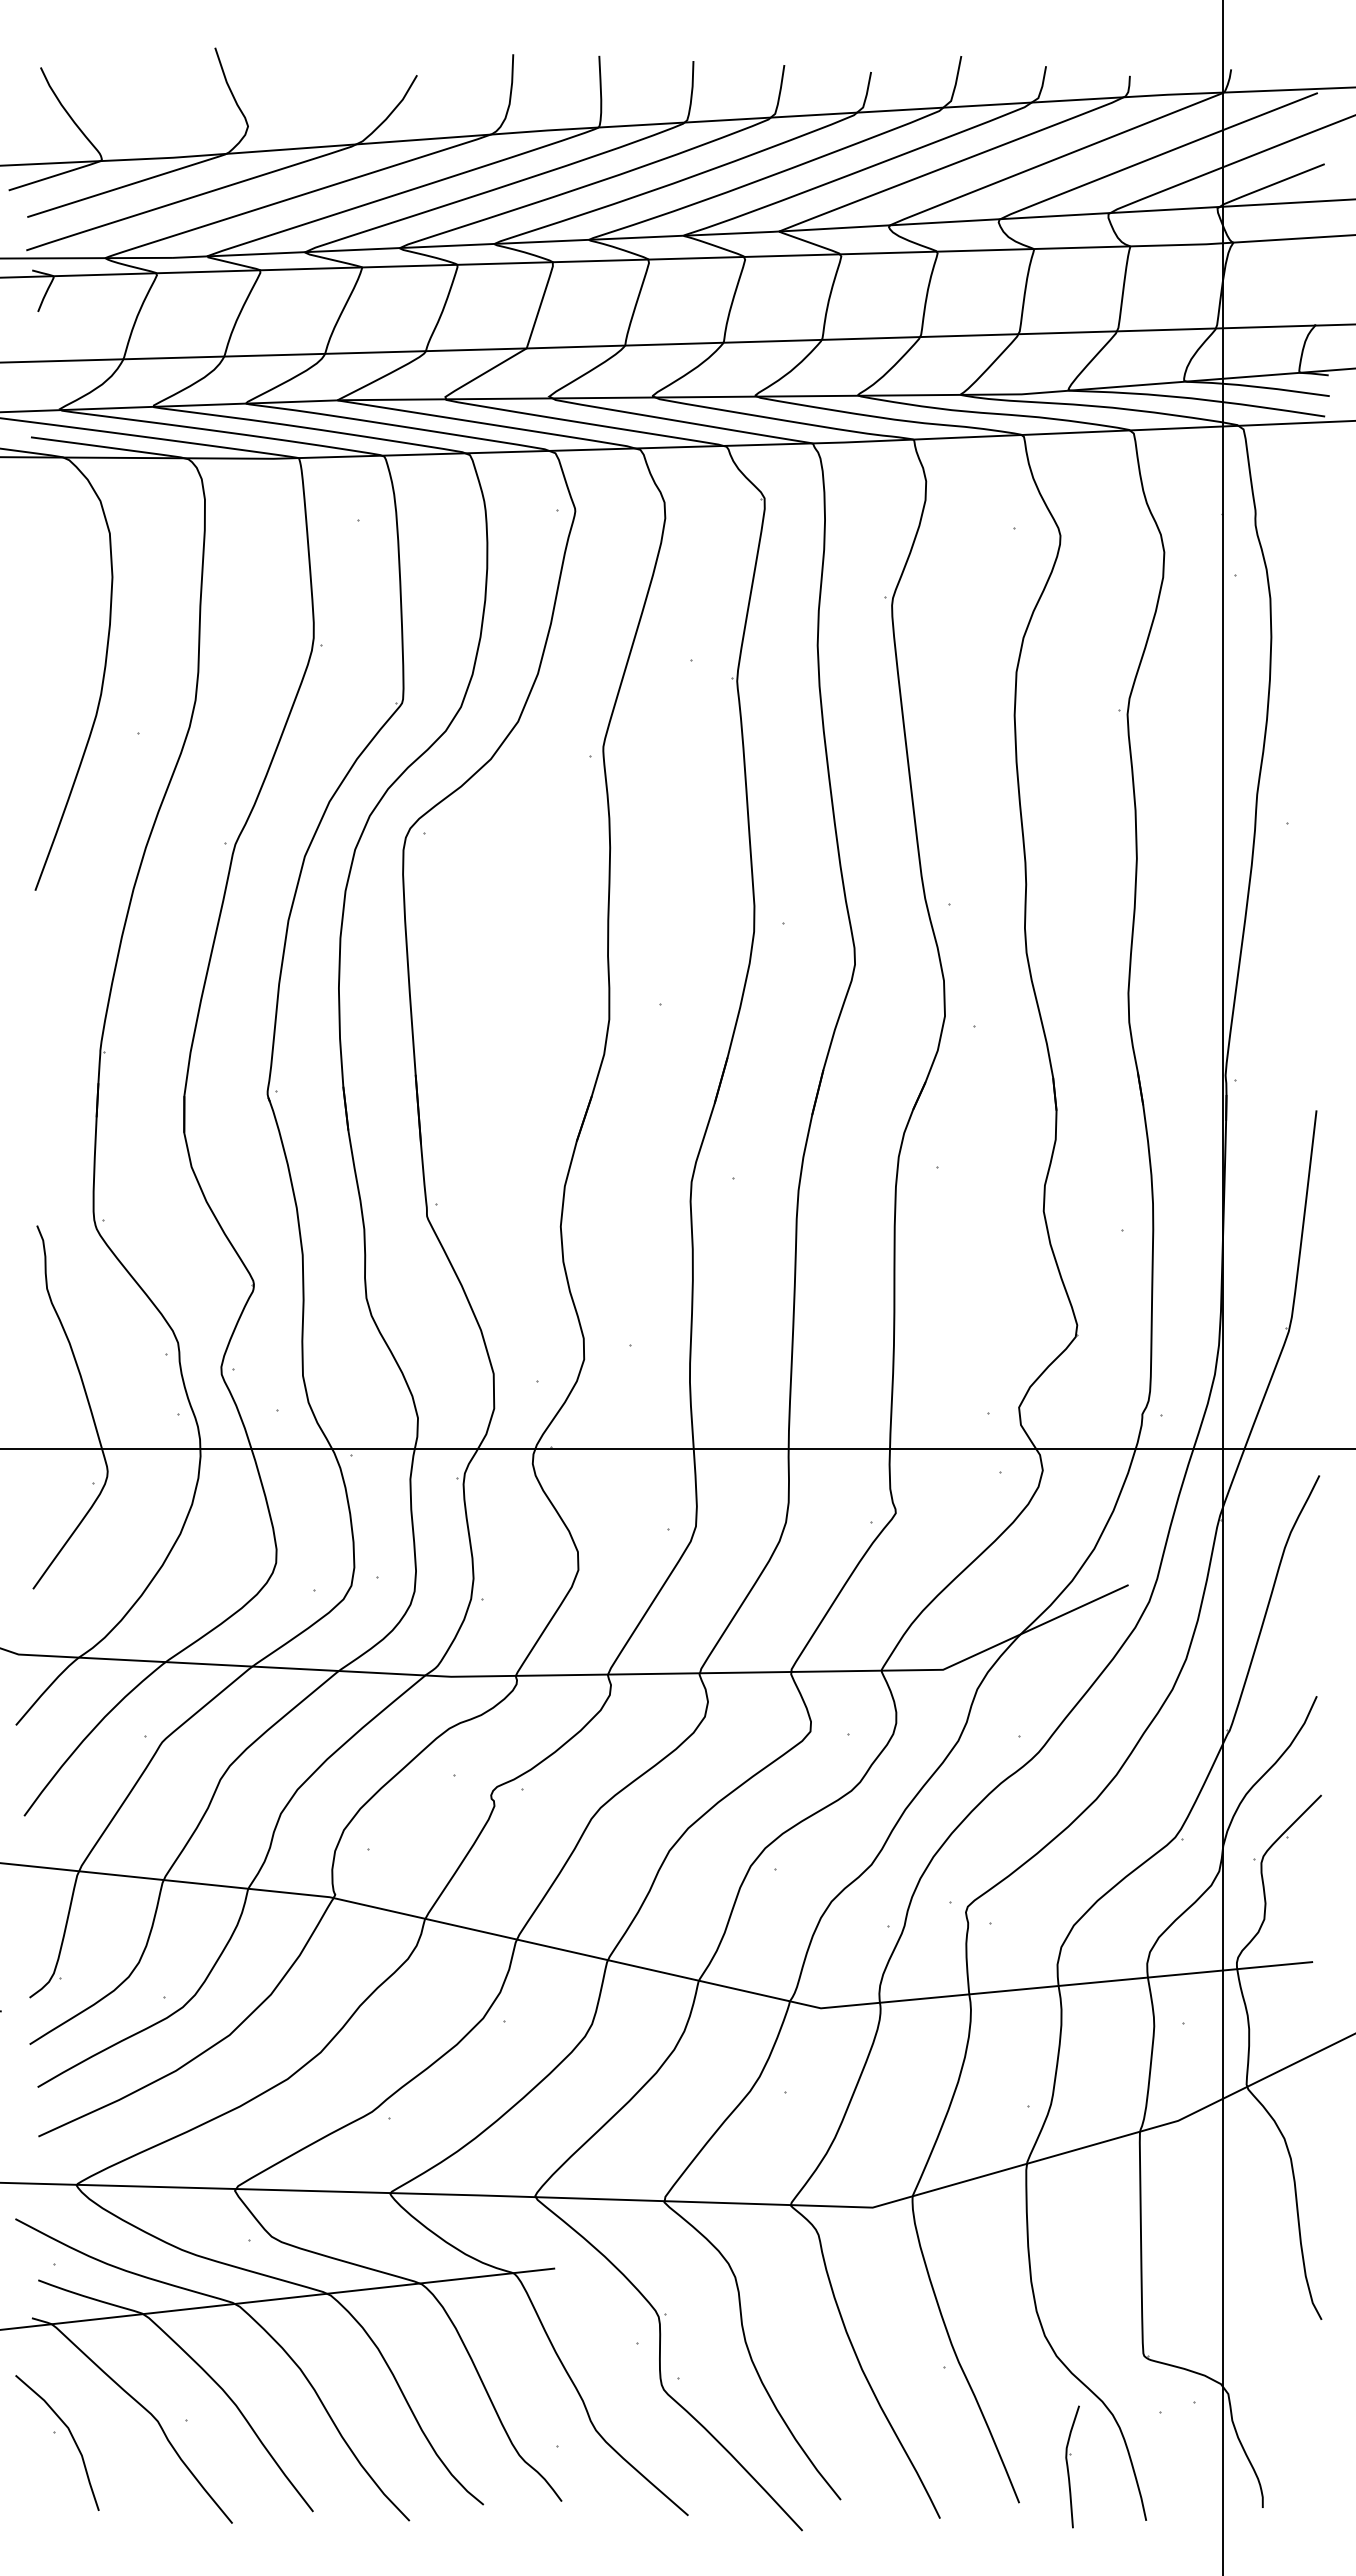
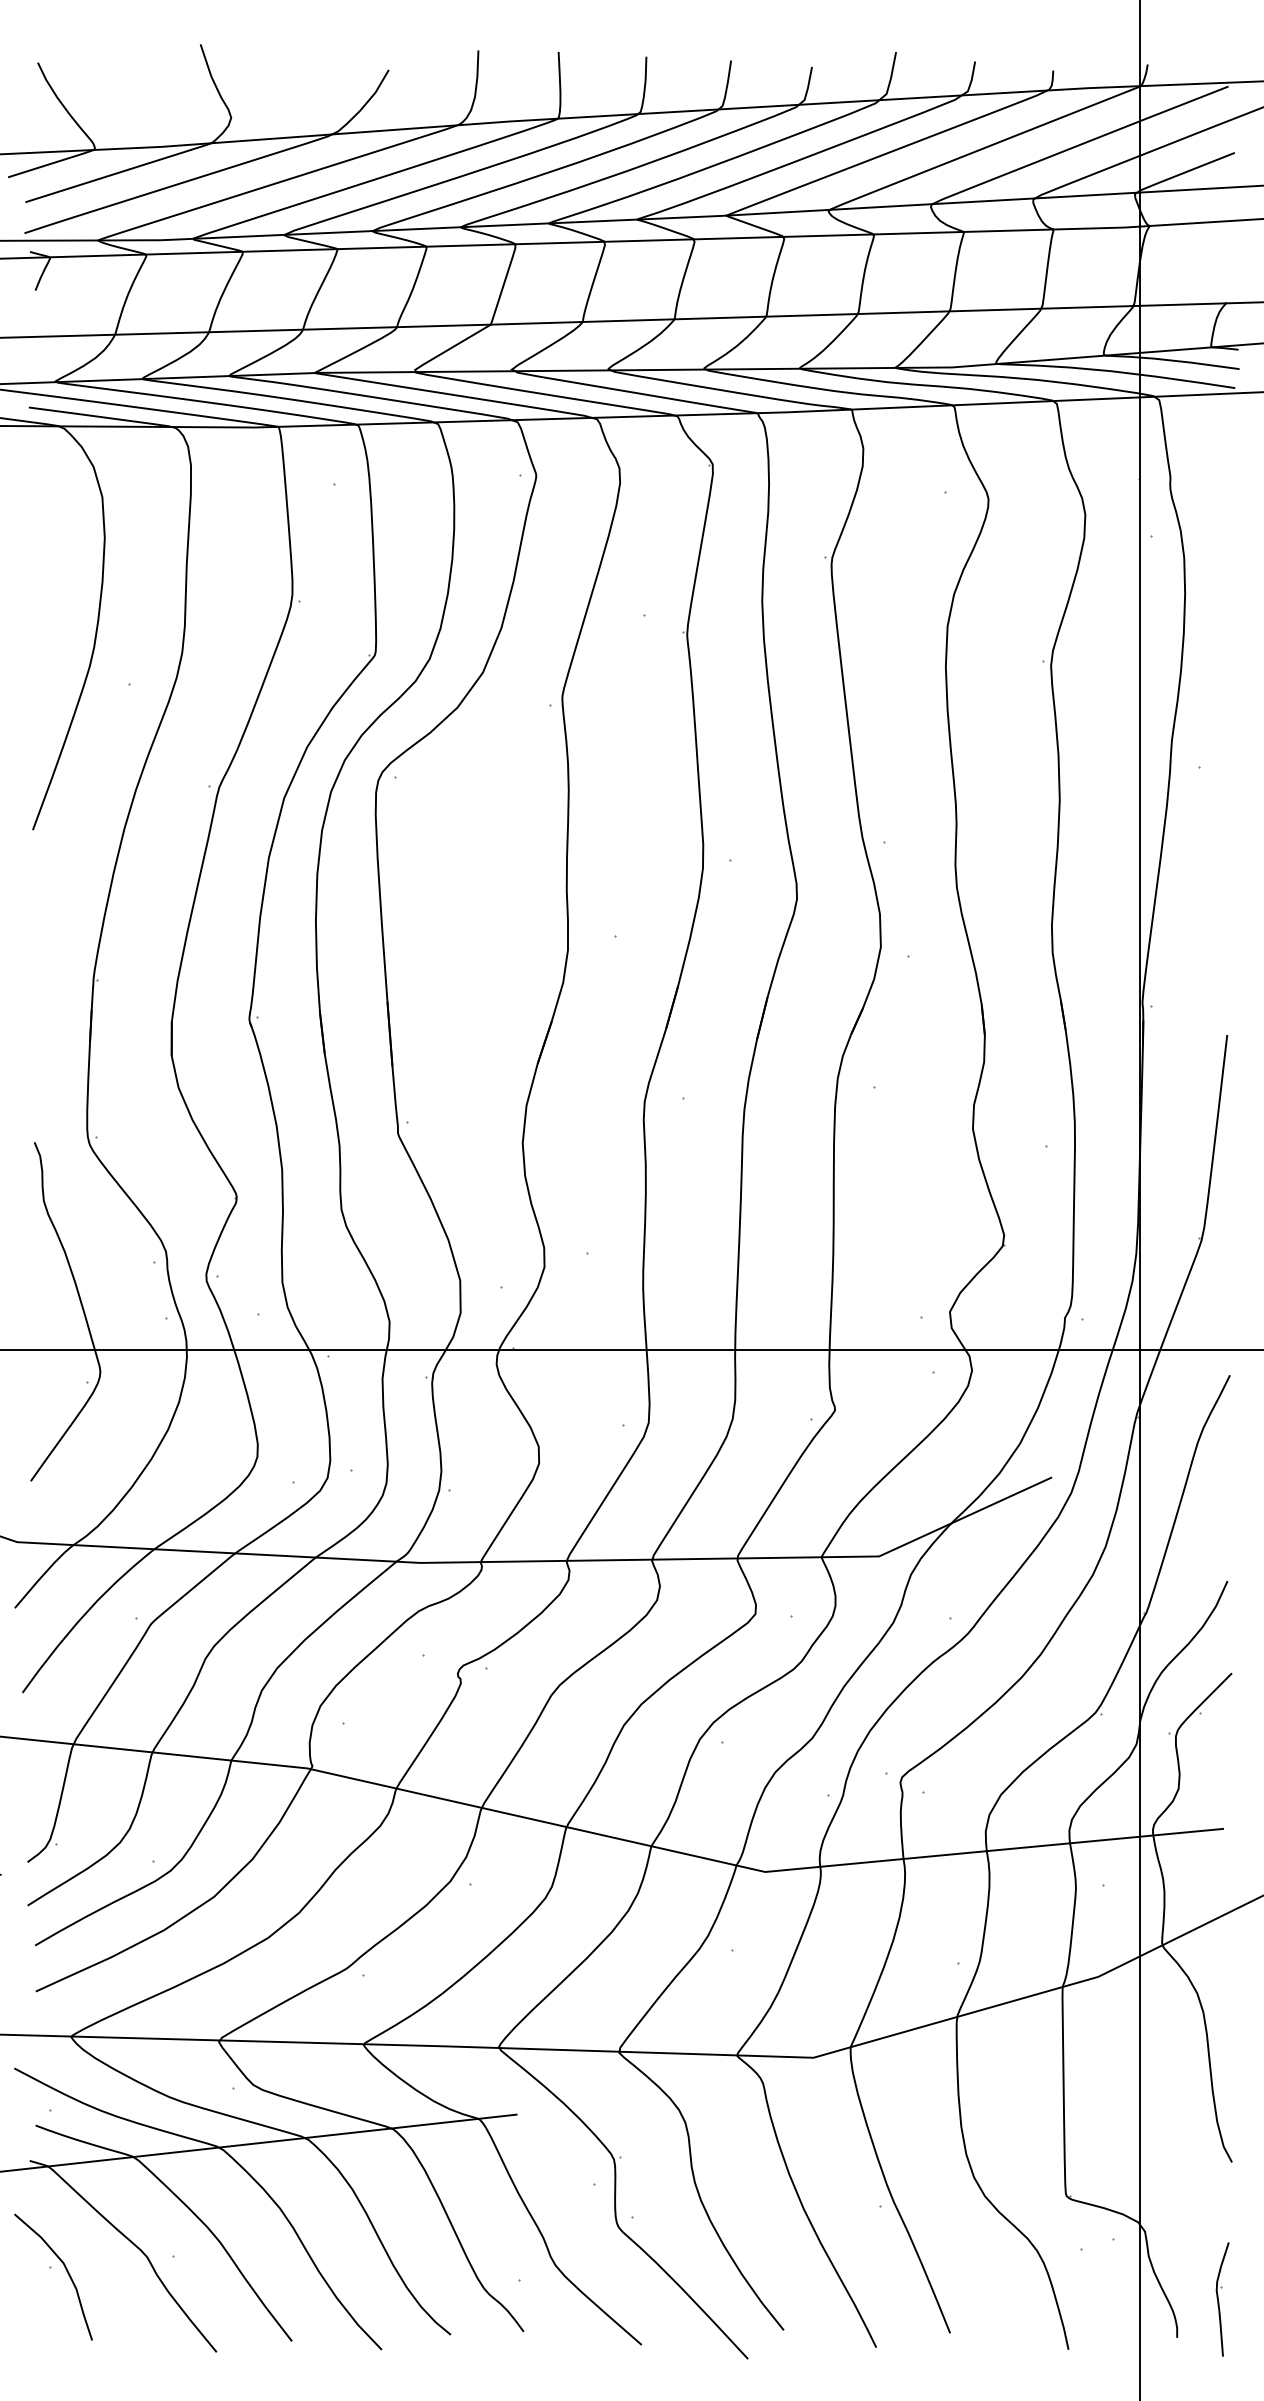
part: (1072, 2466) -> (1222, 2299), moved

